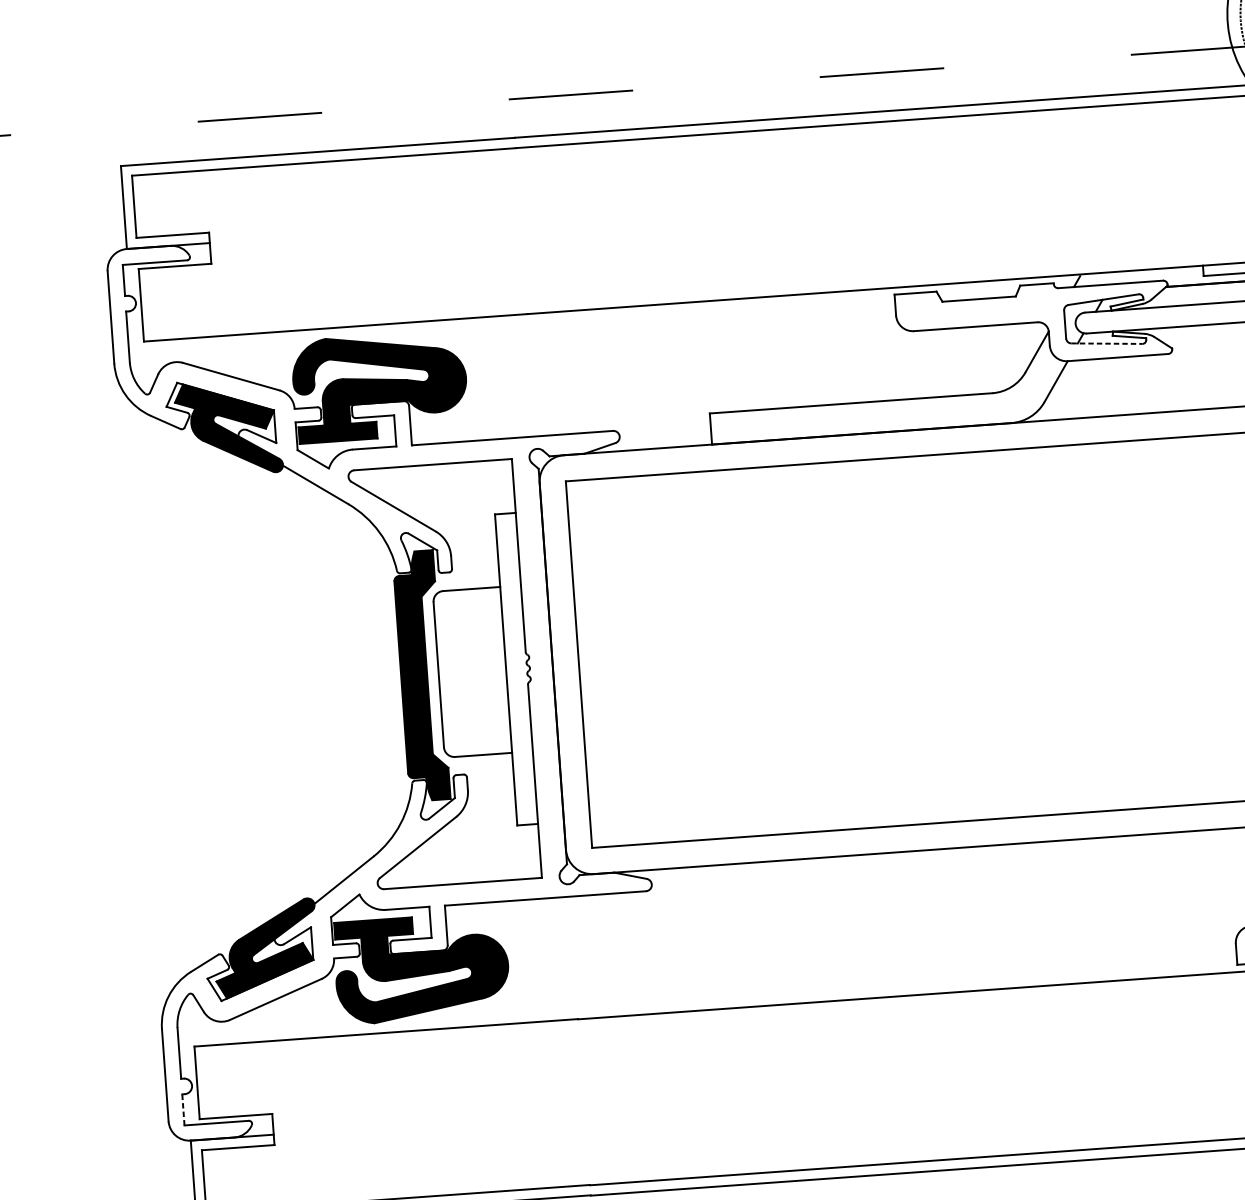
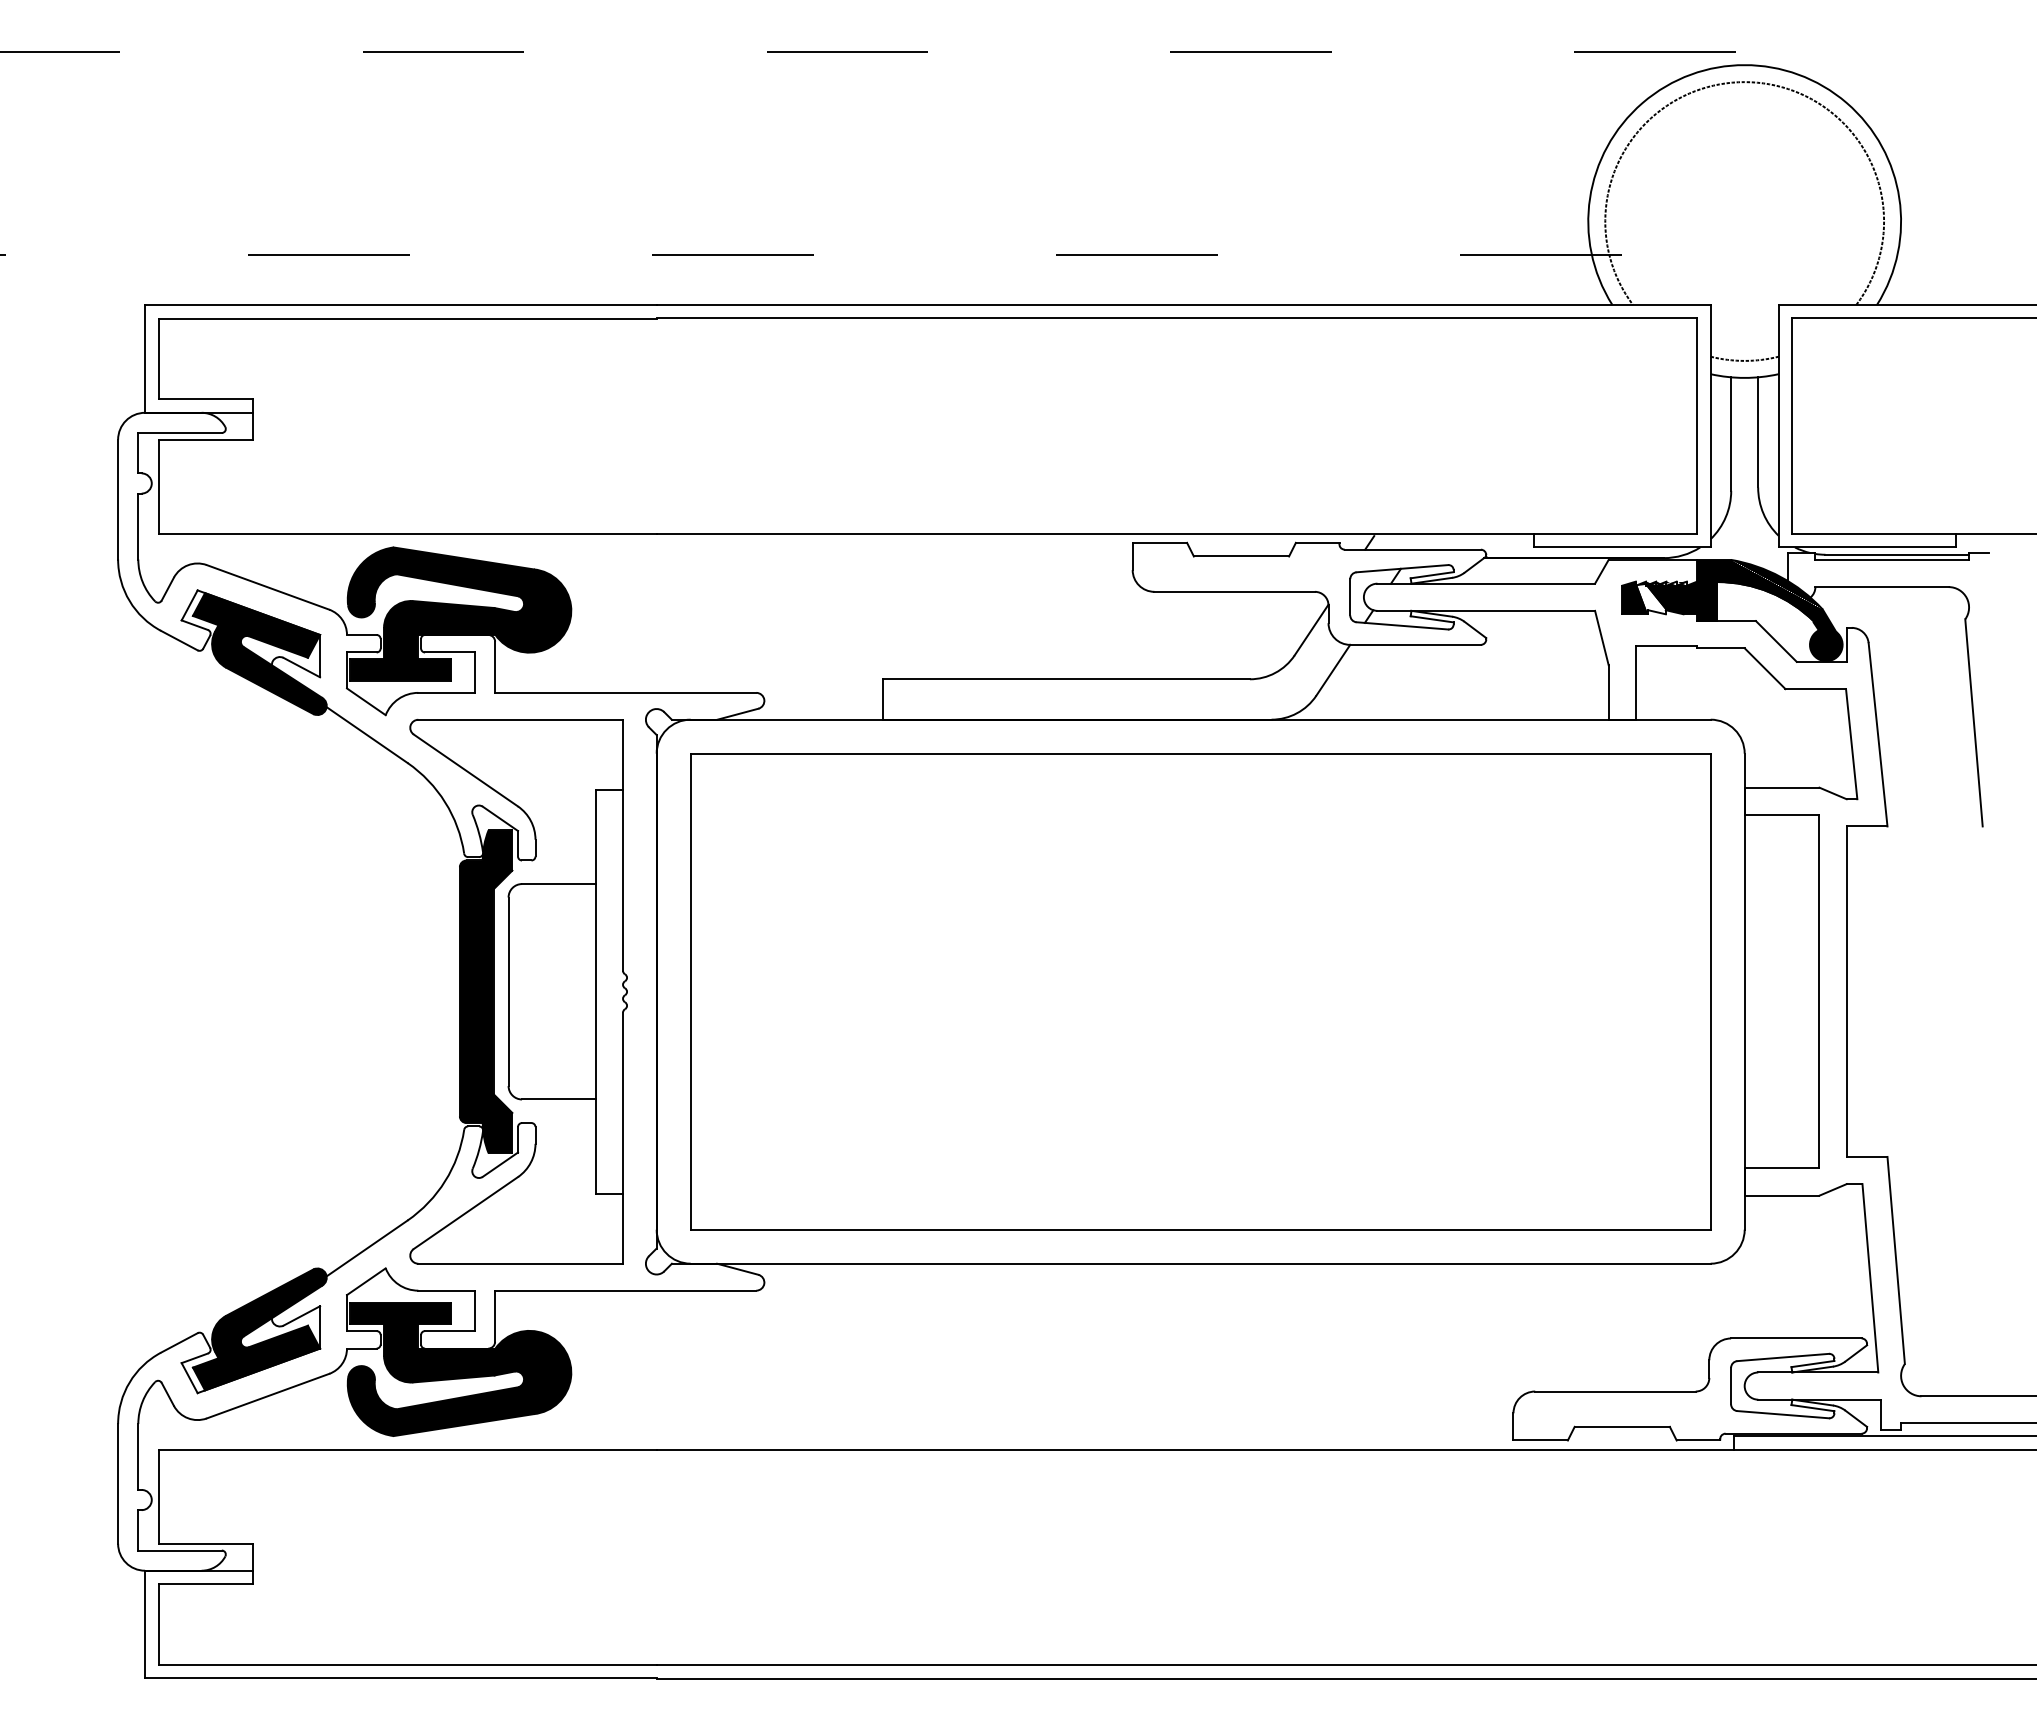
line: (1106, 343) -> (1402, 625), dashed -> solid
line: (183, 1109) -> (138, 1529), dashed -> solid

